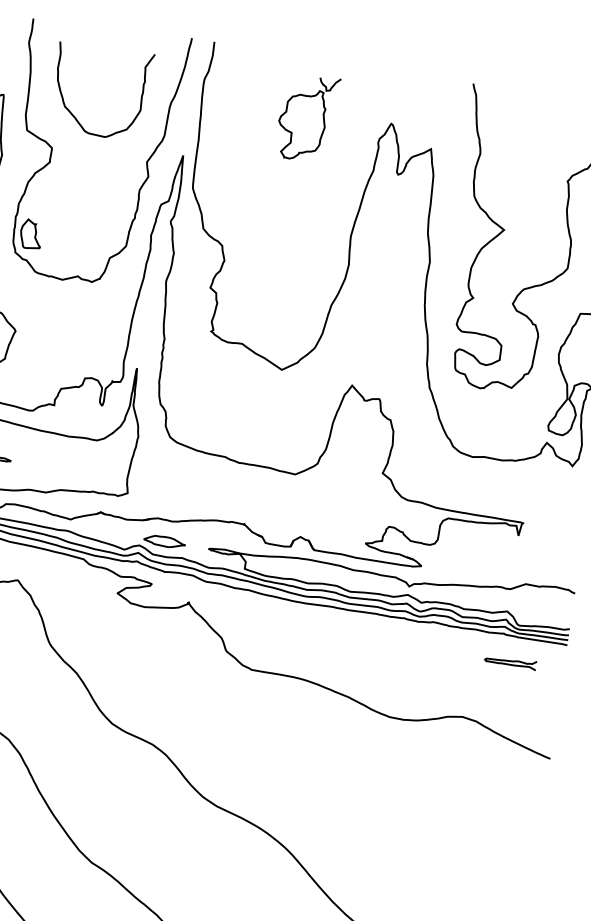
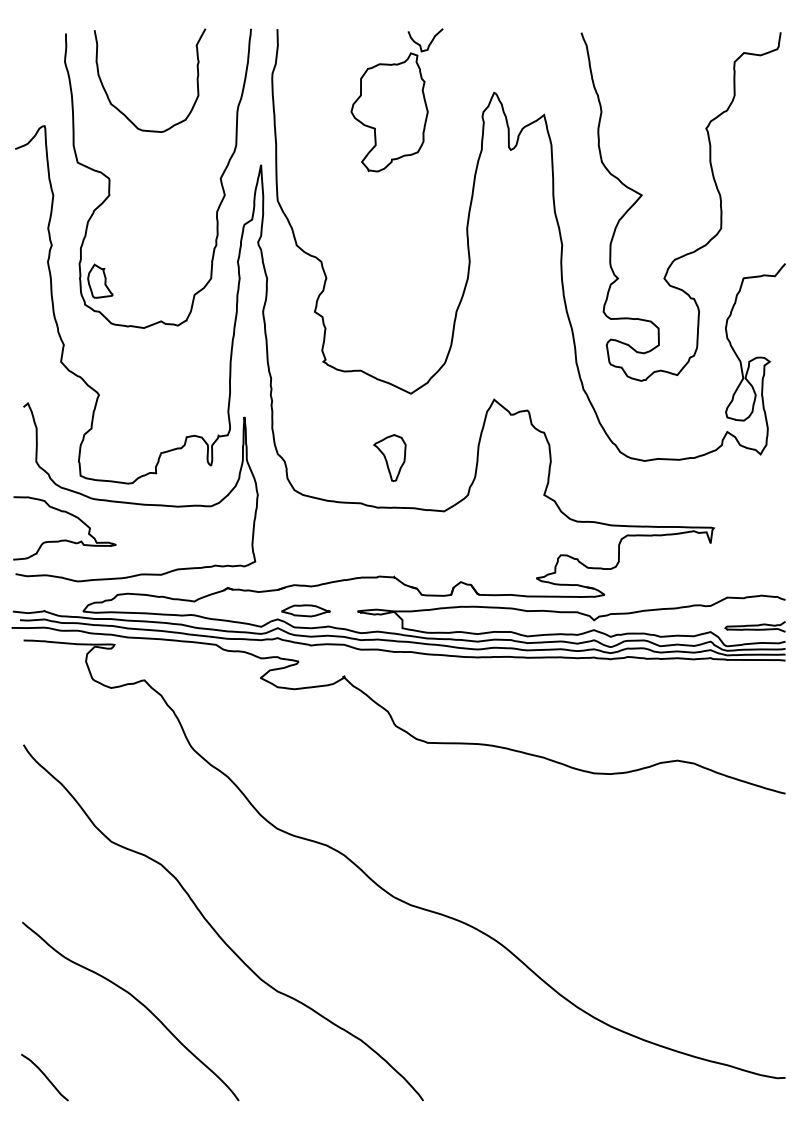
curve: (75, 116) -> (124, 113), moved
part: (306, 117) -> (396, 100), size x1.43
part: (255, 421) -> (389, 457), added
curve: (509, 661) -> (754, 626), moved

